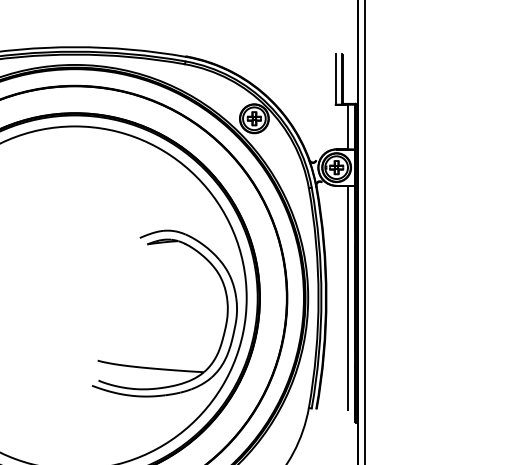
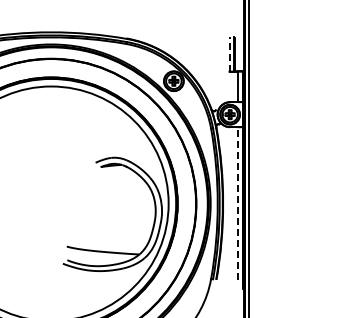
line: (335, 78) -> (229, 53), solid -> dashed
line: (347, 297) -> (237, 203), solid -> dashed

